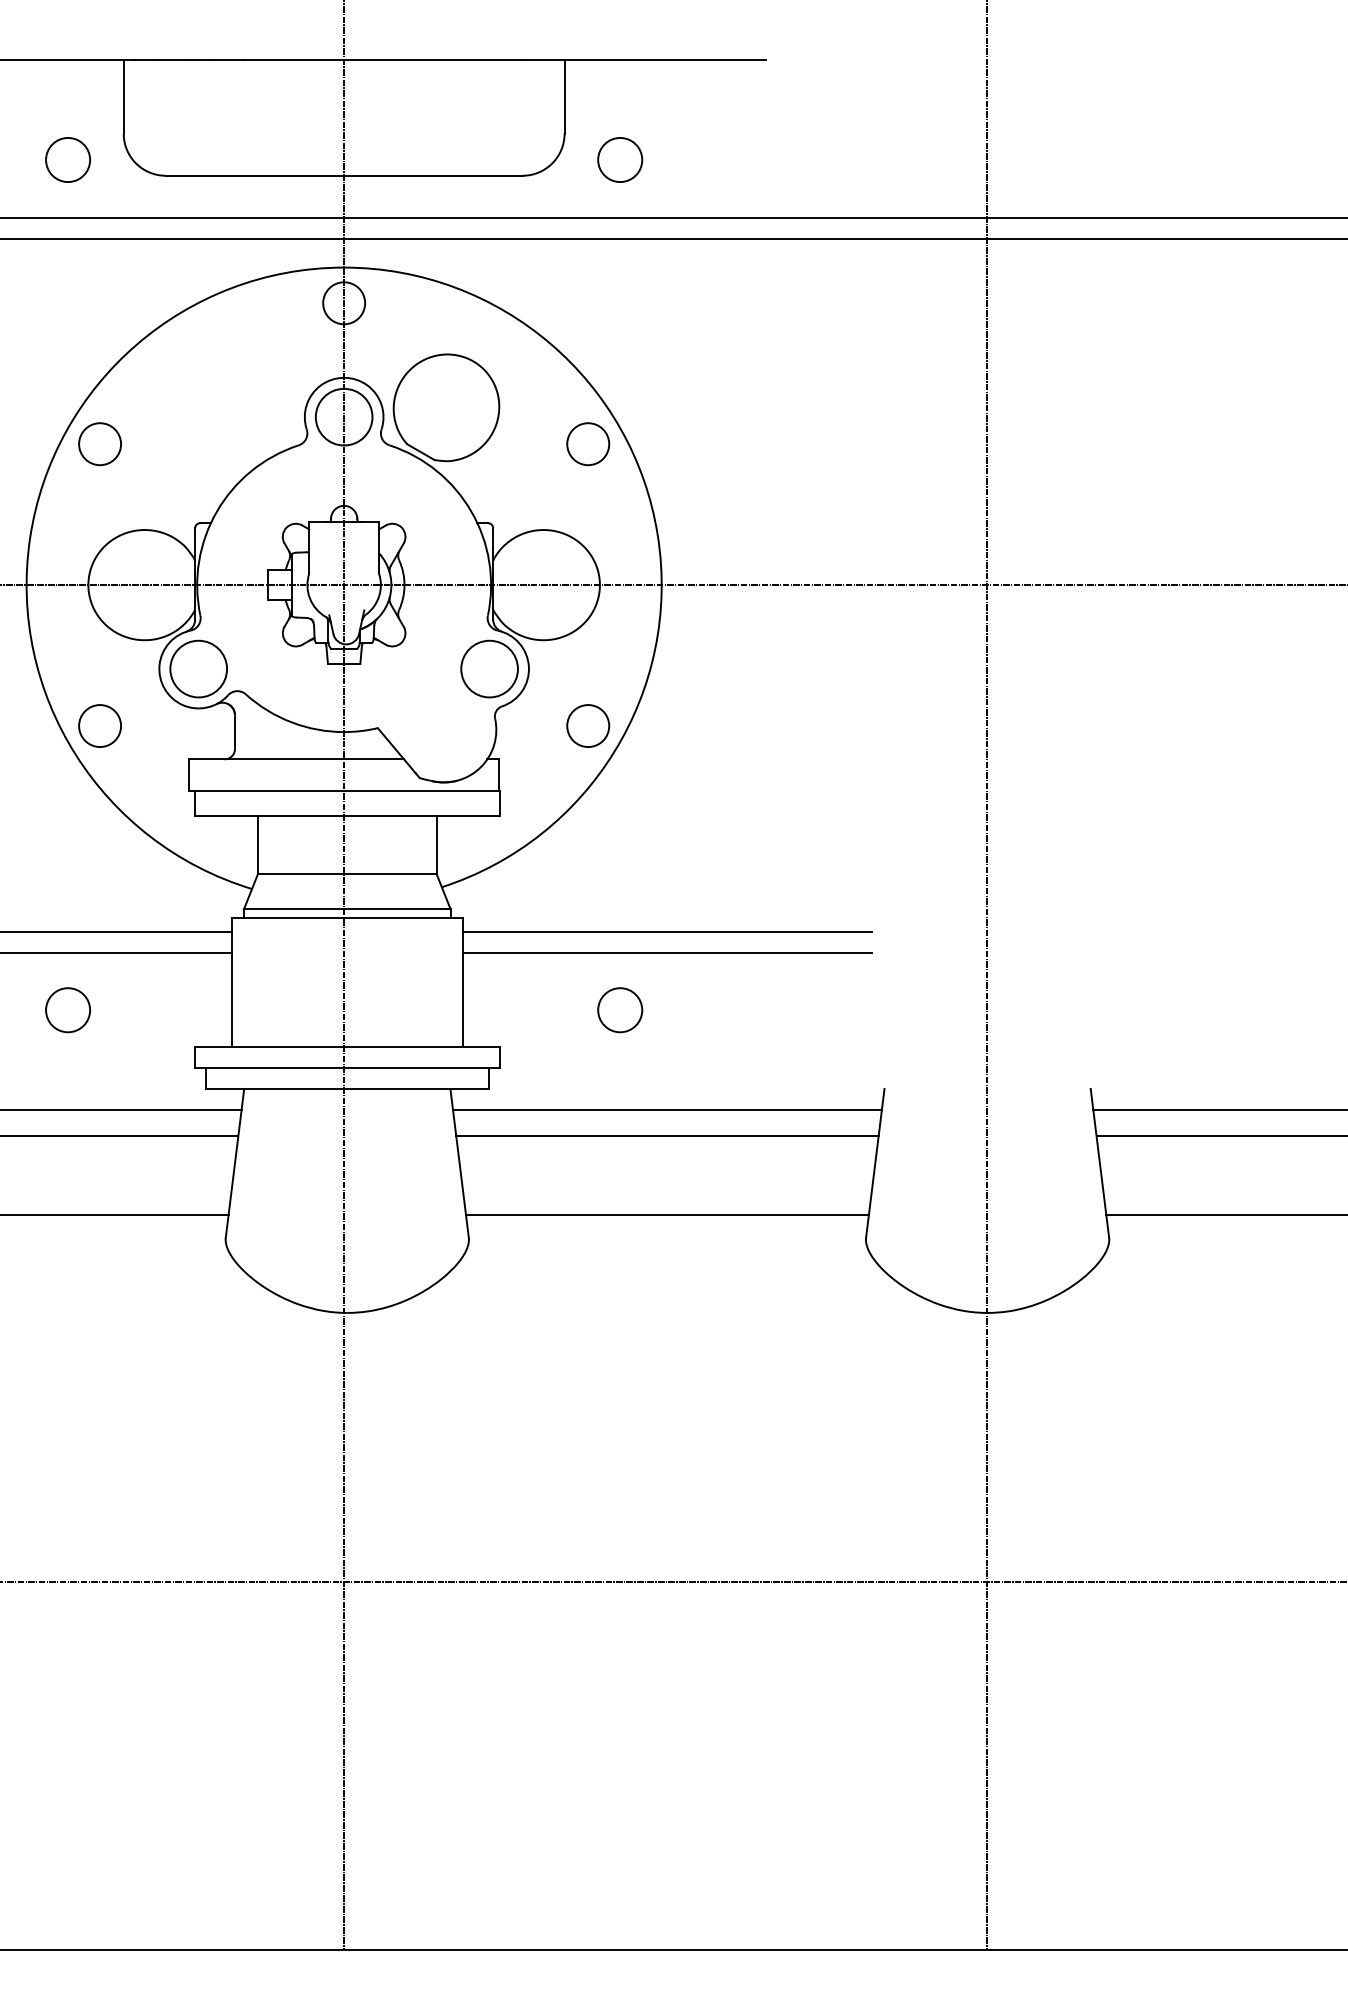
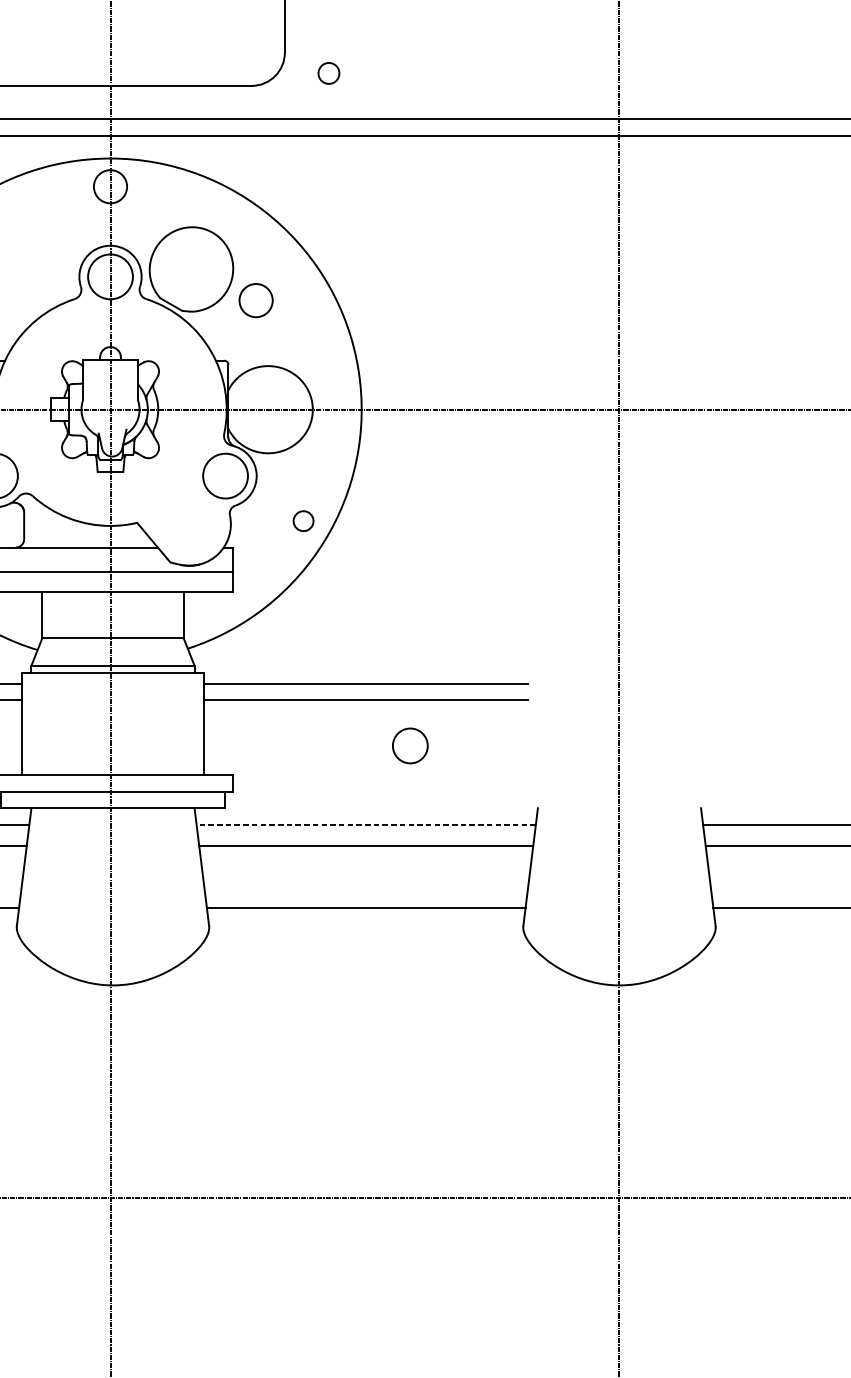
circle: (620, 159) -> (329, 73), size x0.6
circle: (588, 444) -> (256, 300), moved
circle: (588, 726) -> (303, 521), size x0.6
circle: (620, 1010) -> (410, 746), moved
line: (666, 1109) -> (365, 824), solid -> dashed

